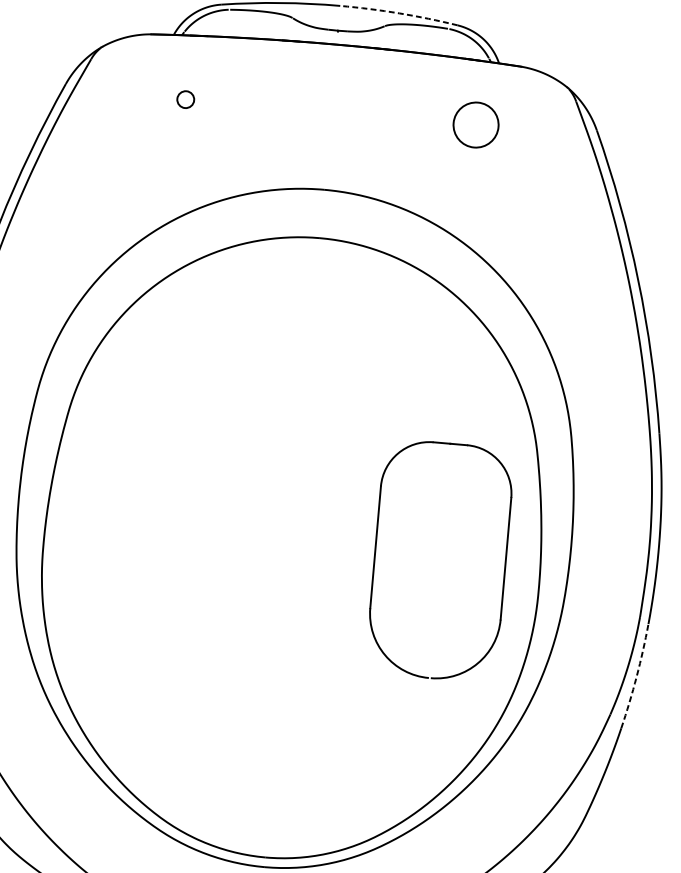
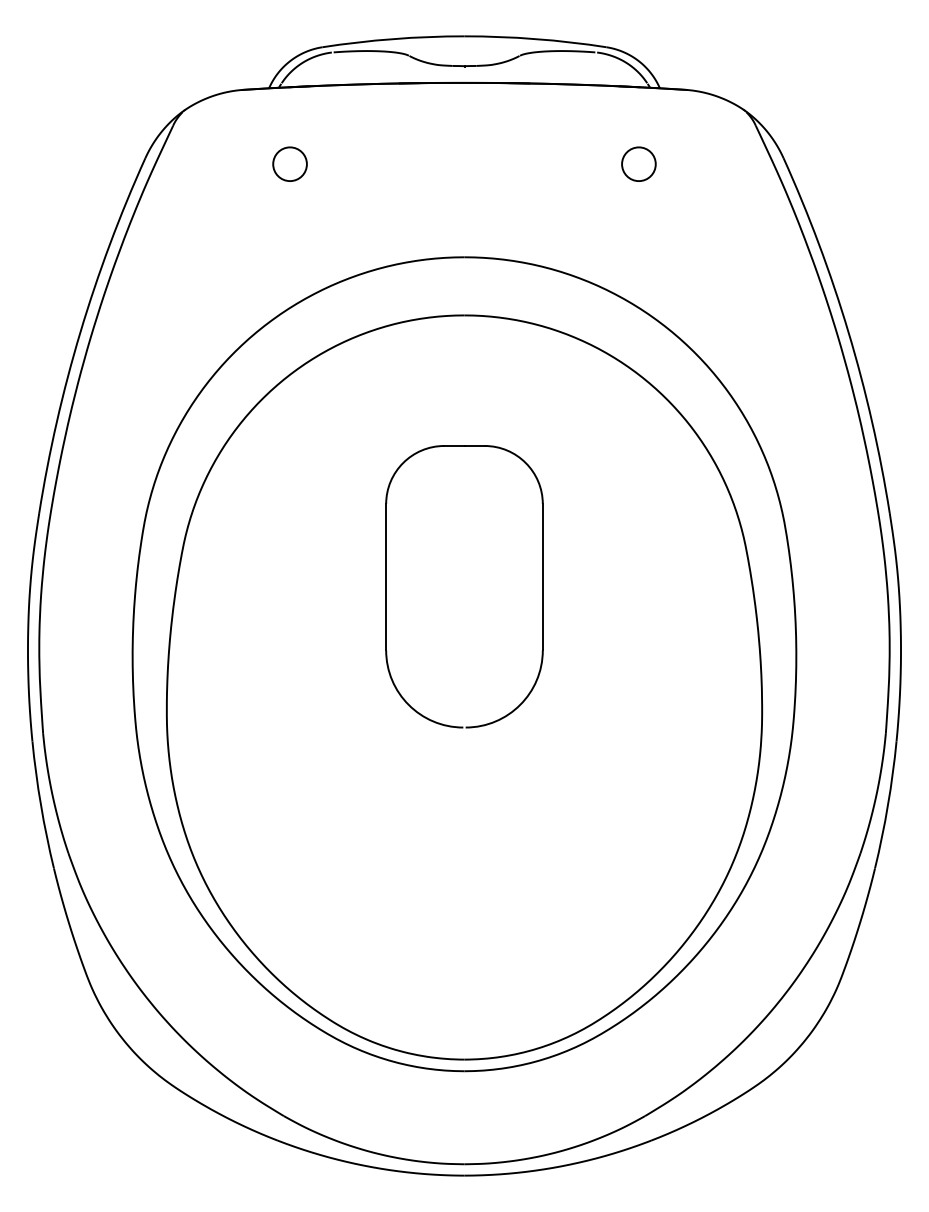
arc: (399, 13) -> (535, 39), dashed -> solid
circle: (185, 99) -> (289, 164), size x1.67
circle: (475, 125) -> (638, 164), size x0.62
part: (375, 555) -> (386, 586), moved
arc: (637, 676) -> (888, 805), dashed -> solid

